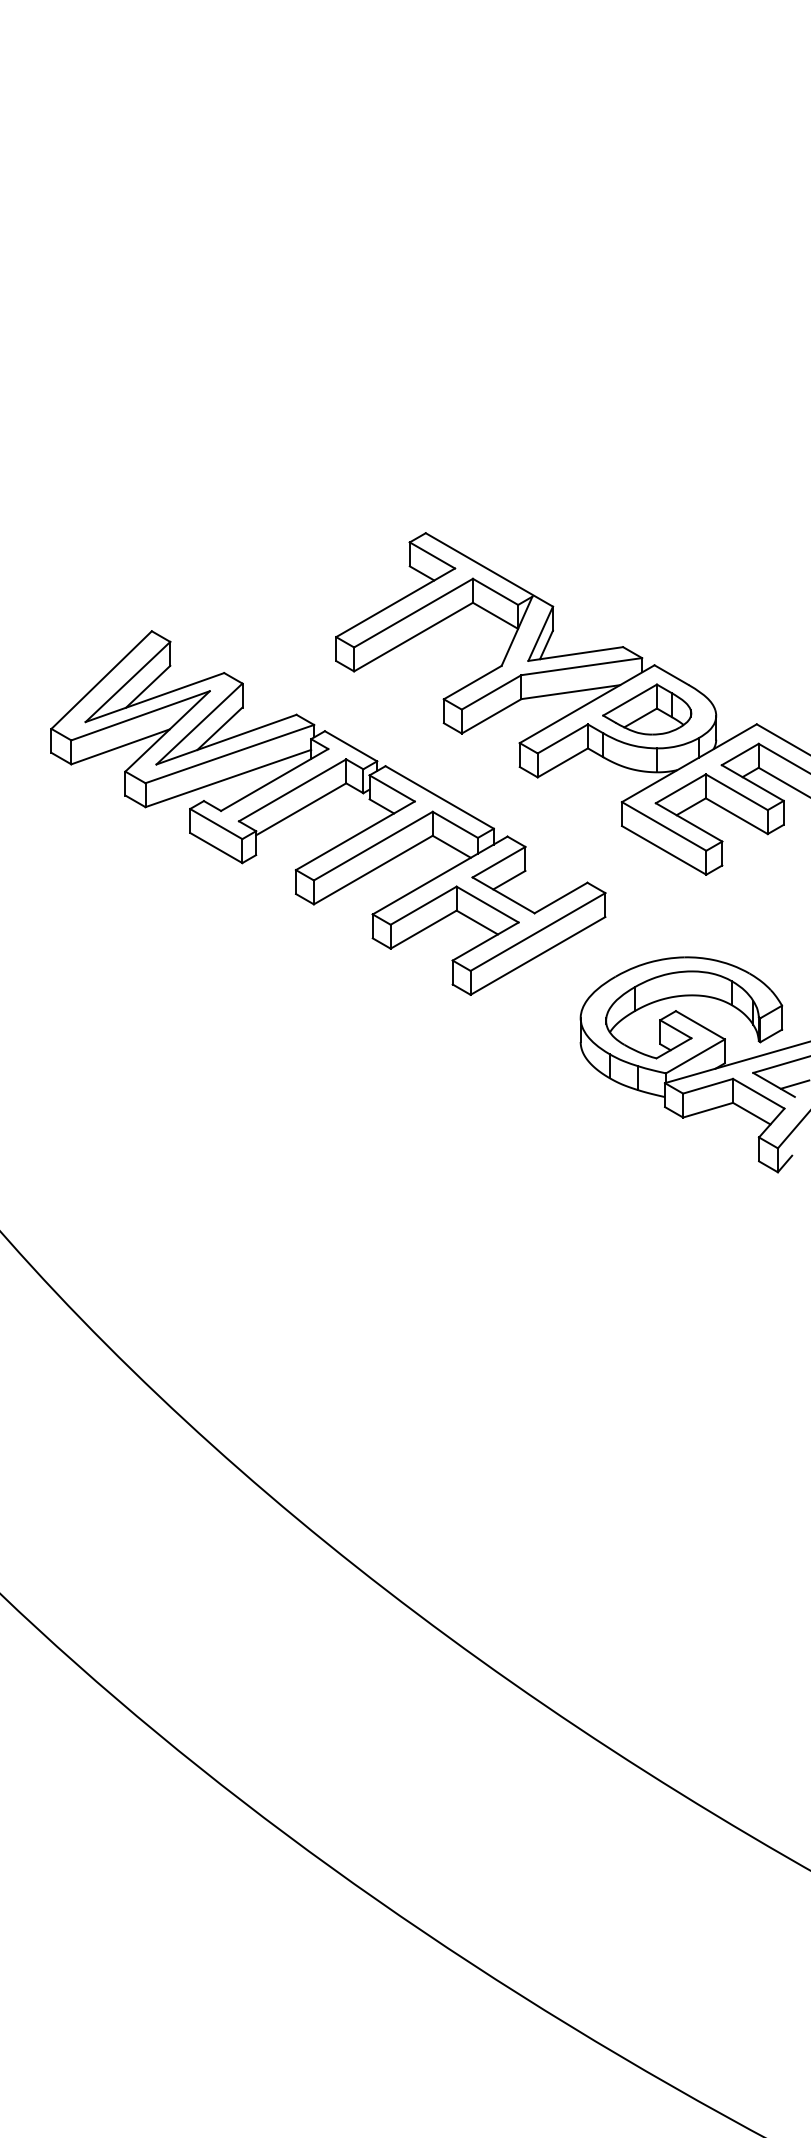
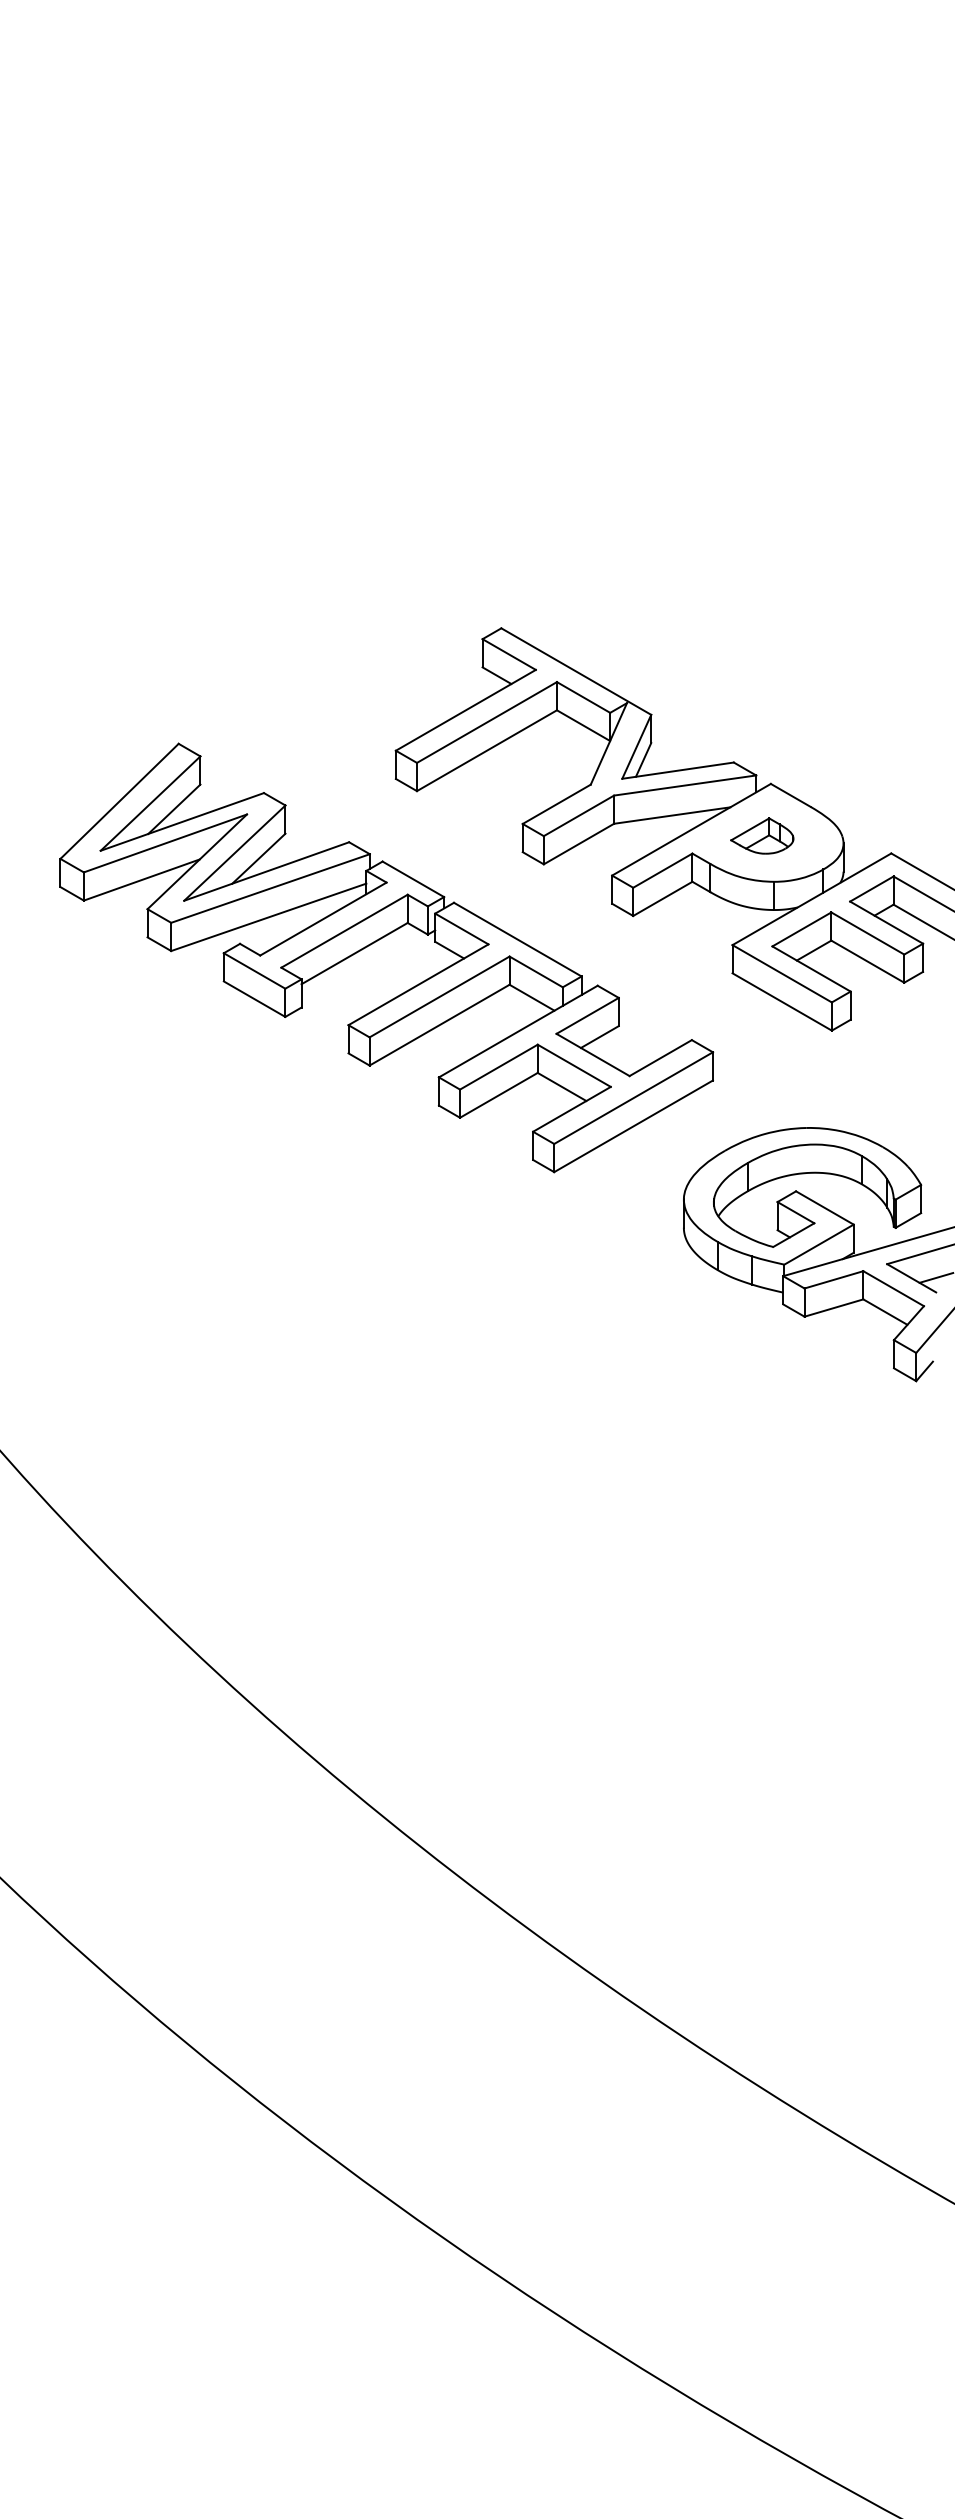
part: (647, 709) -> (762, 835), size x0.6

